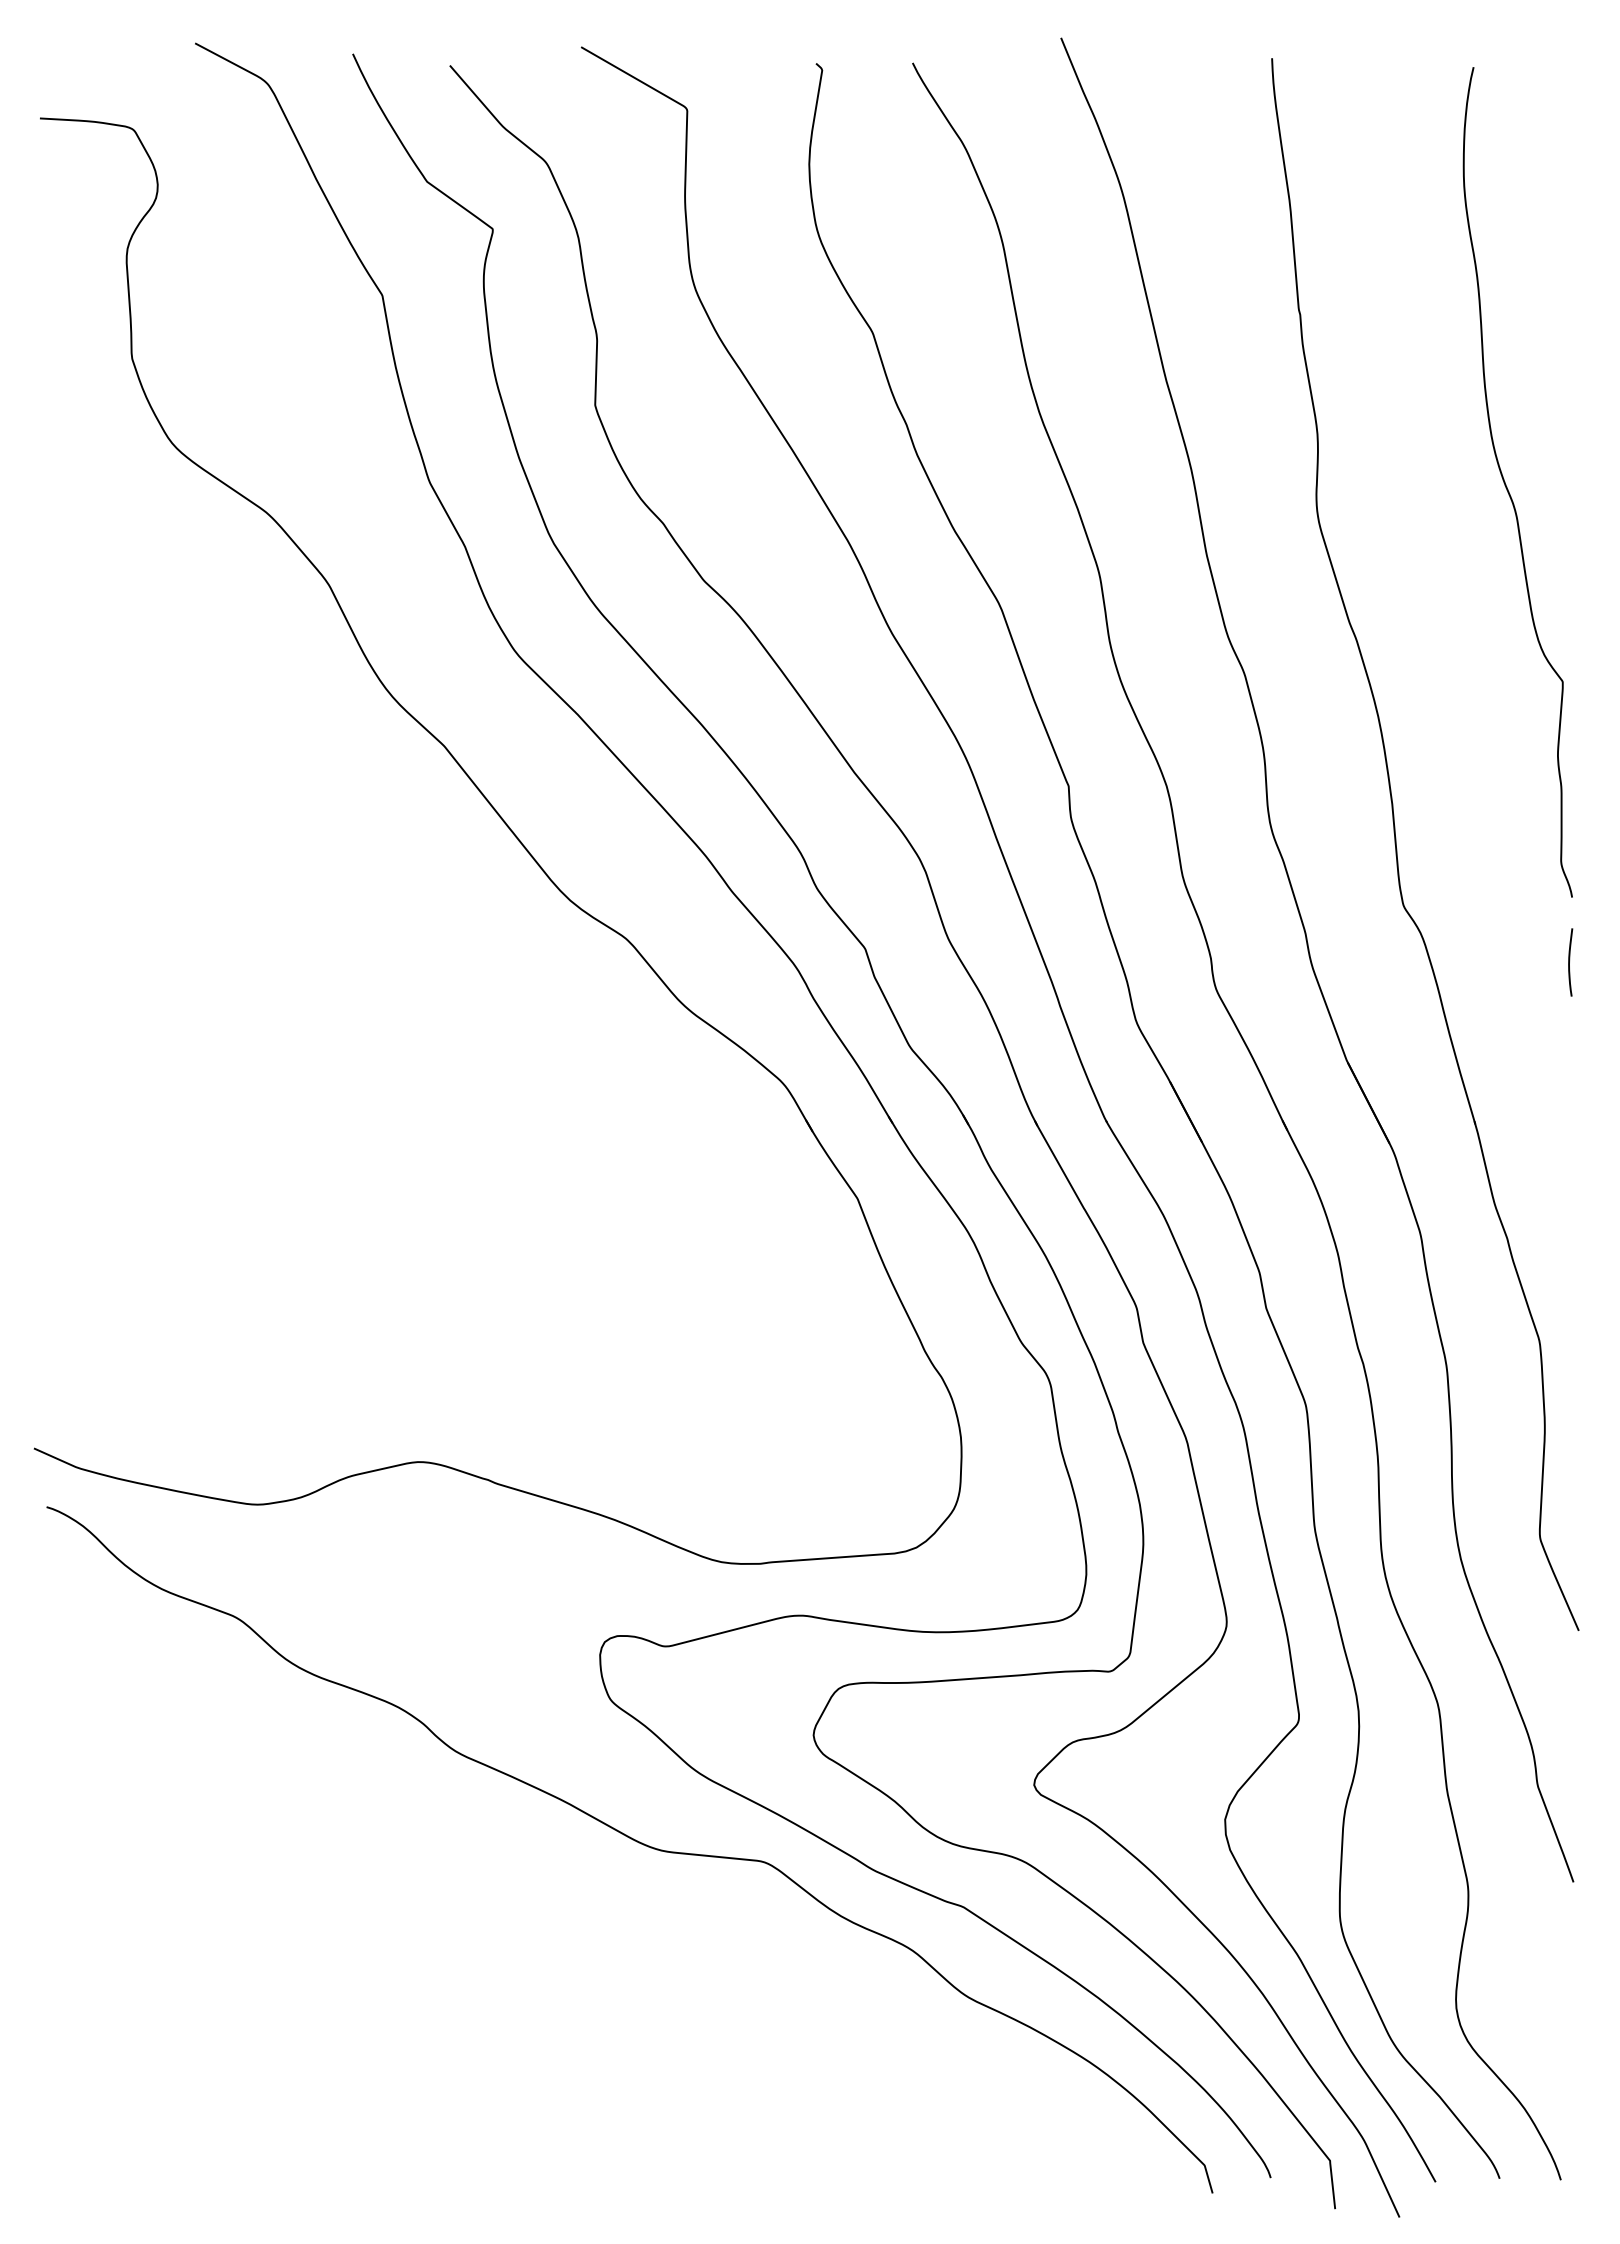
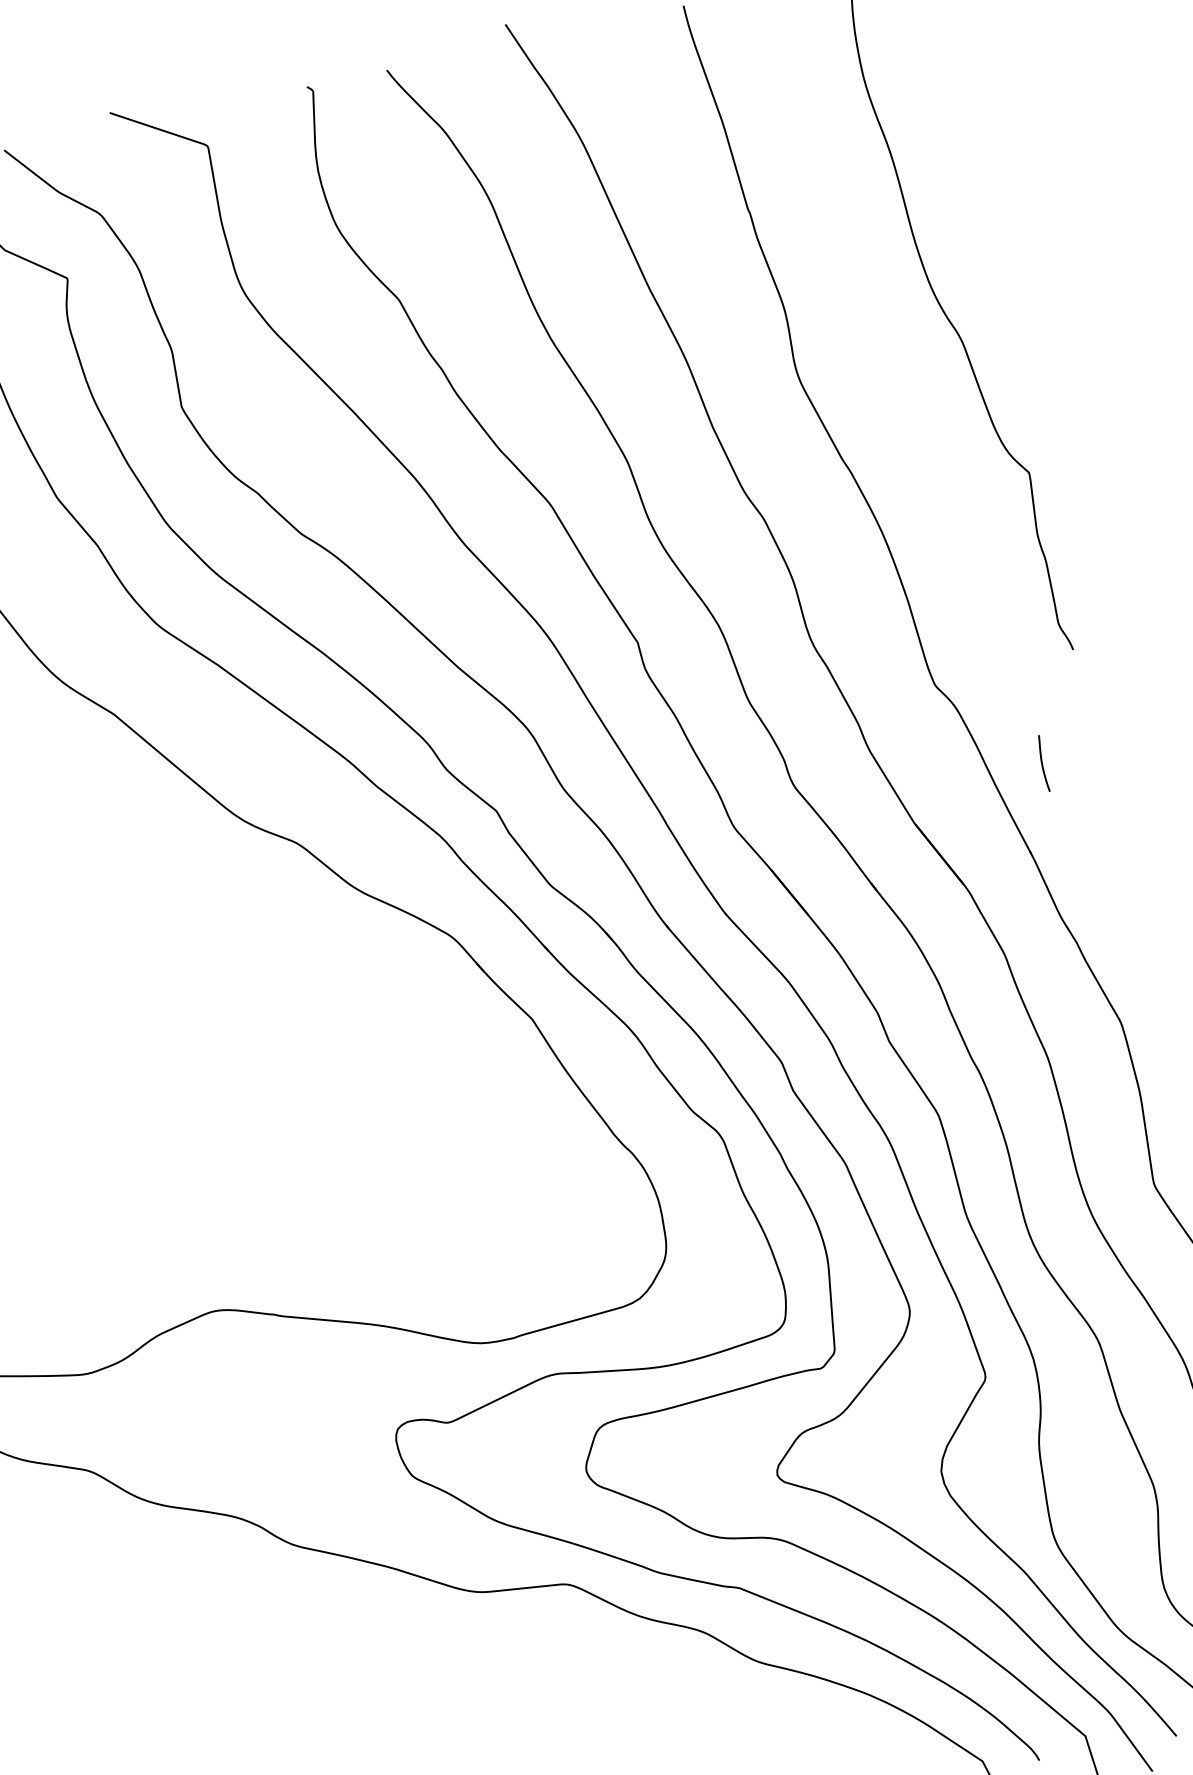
curve: (1569, 962) -> (1042, 763), moved

